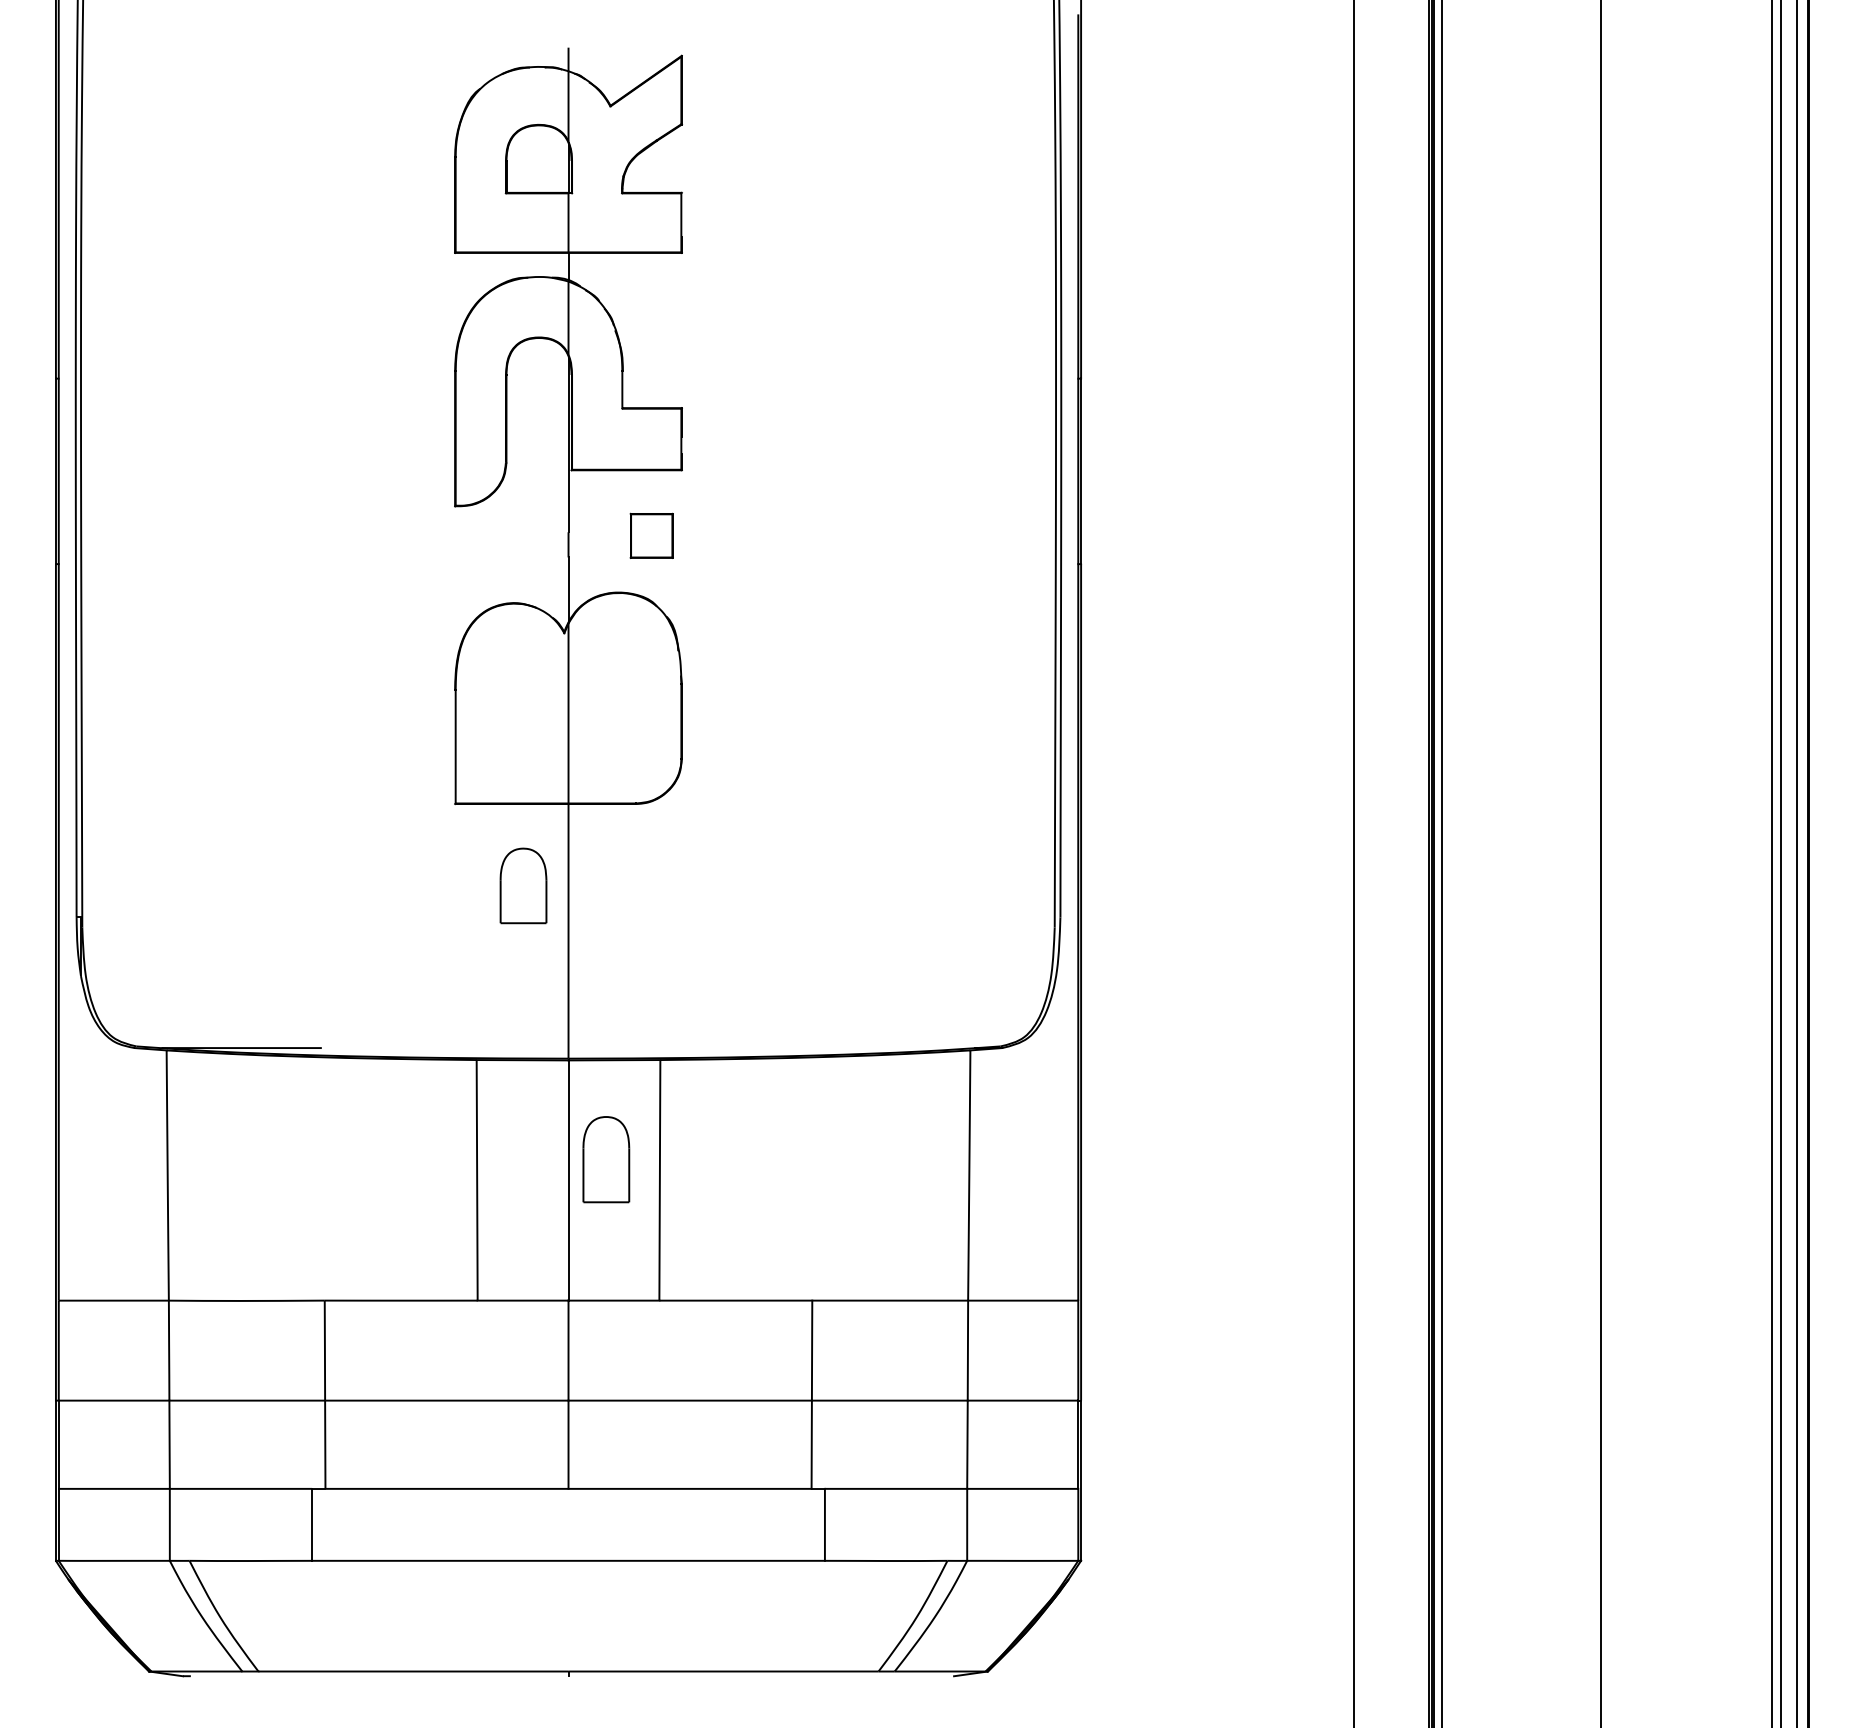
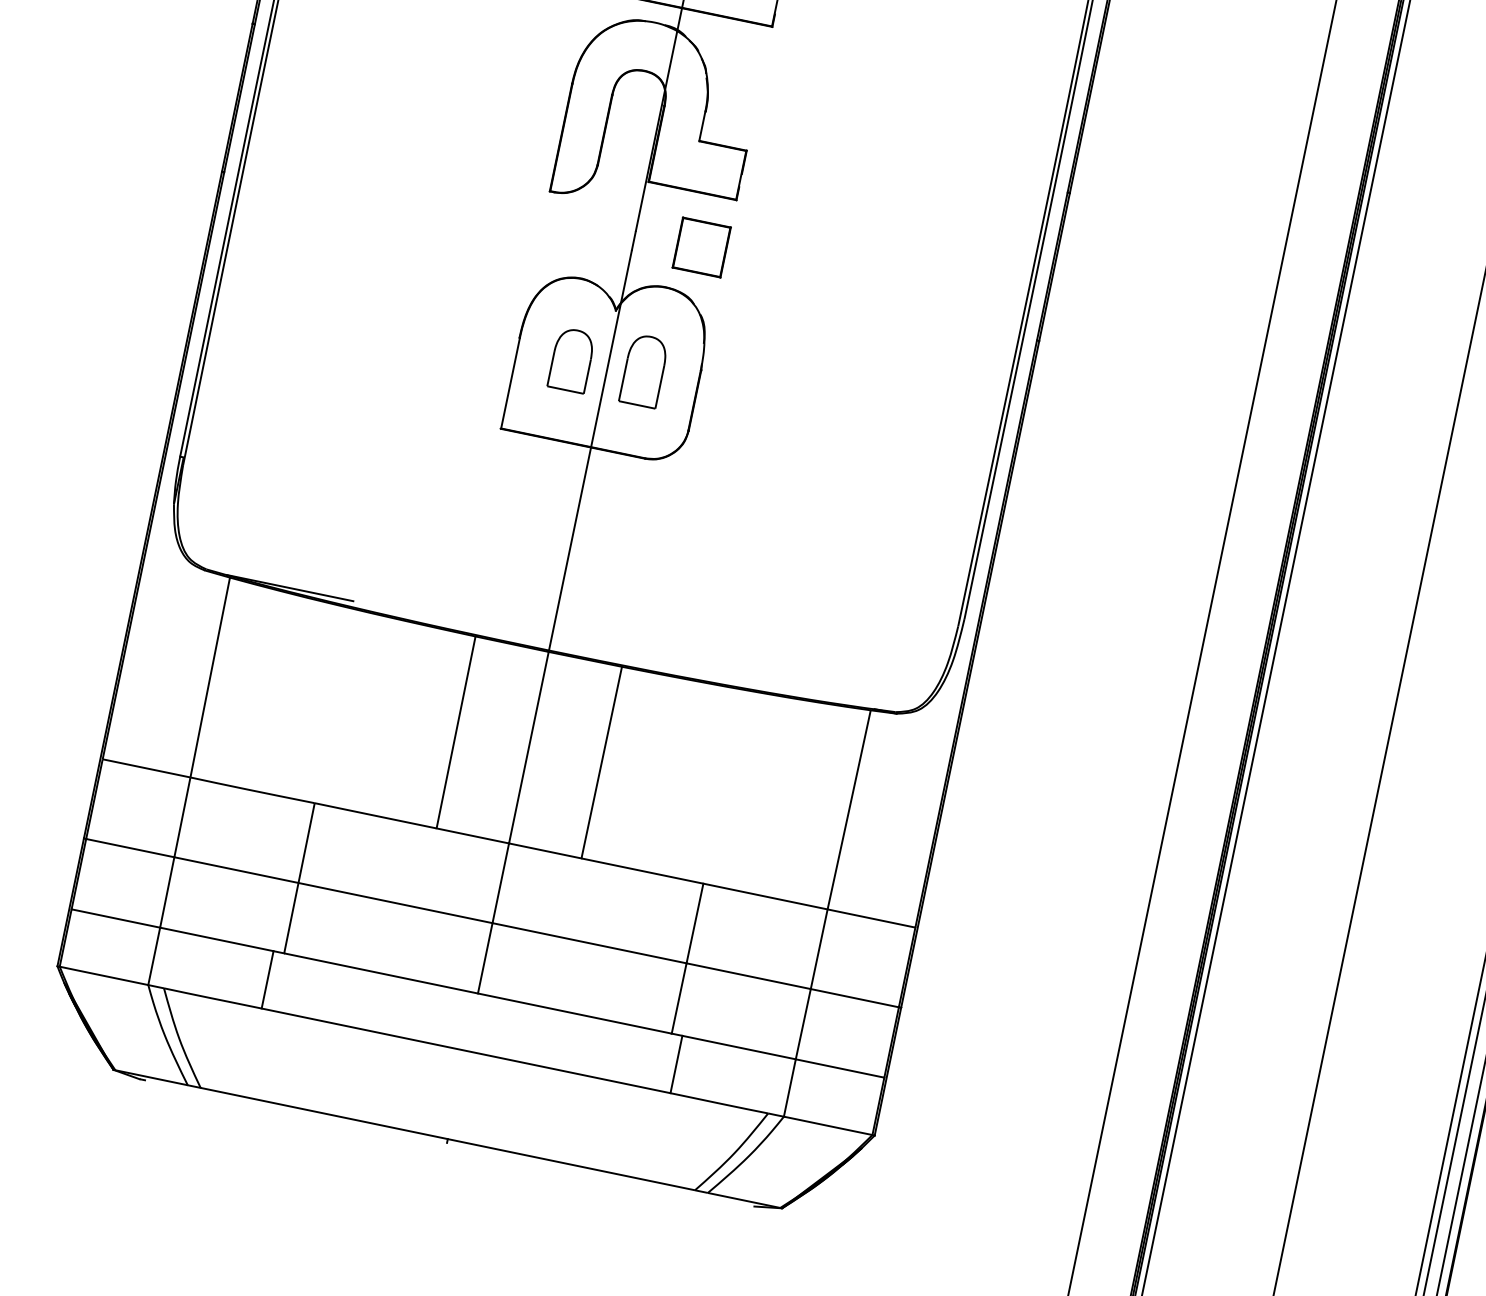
part: (651, 535) -> (701, 247), size x1.43
part: (523, 885) -> (571, 359), moved
part: (606, 1159) -> (644, 370), moved

